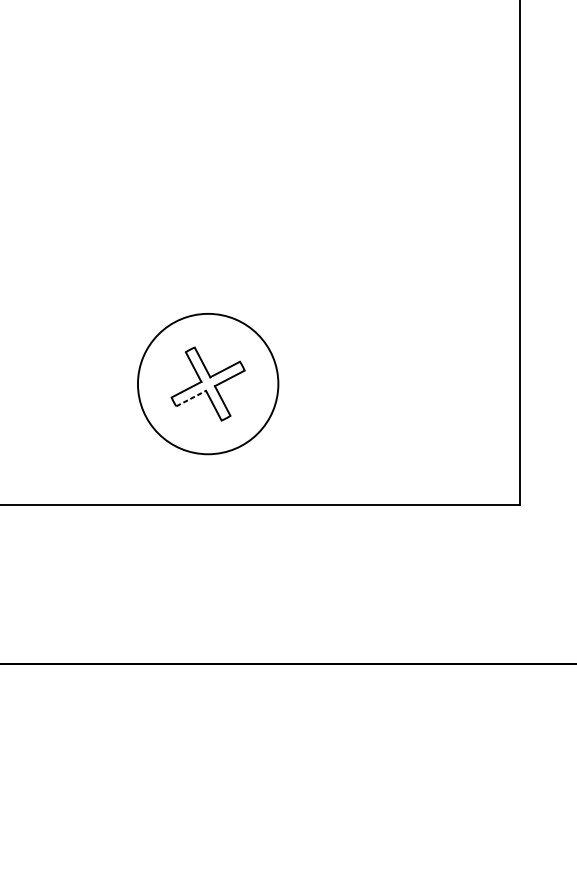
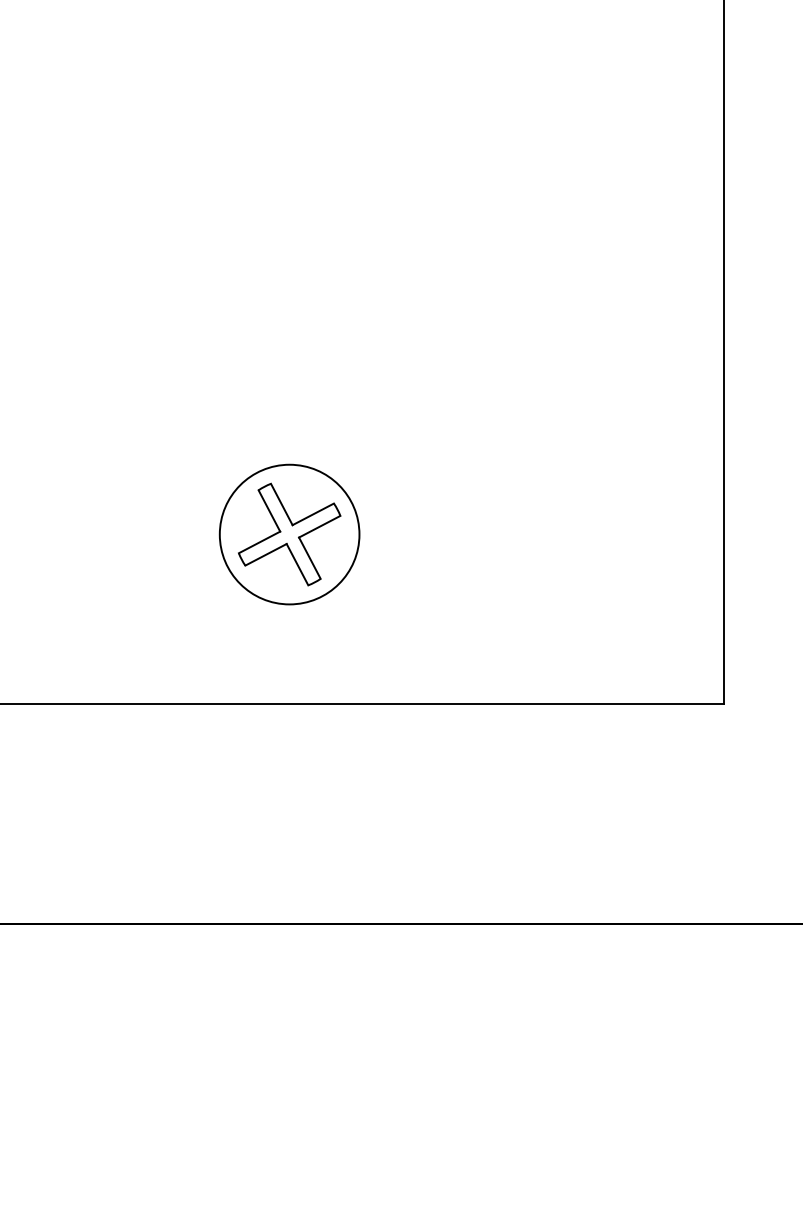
circle: (208, 384) -> (289, 534), size x0.71
line: (191, 398) -> (266, 554), dashed -> solid

